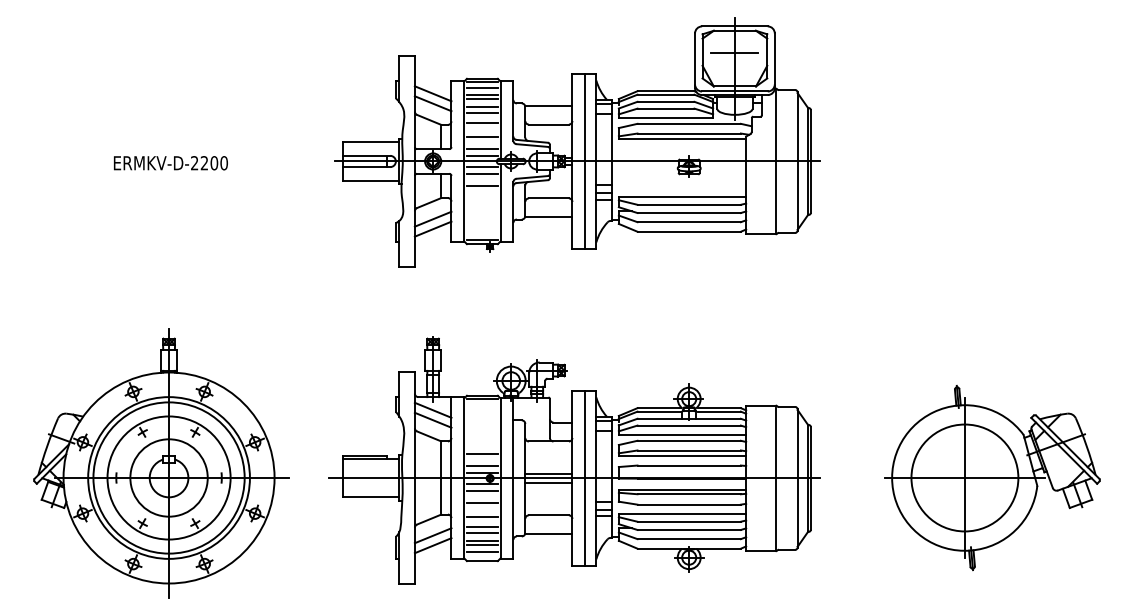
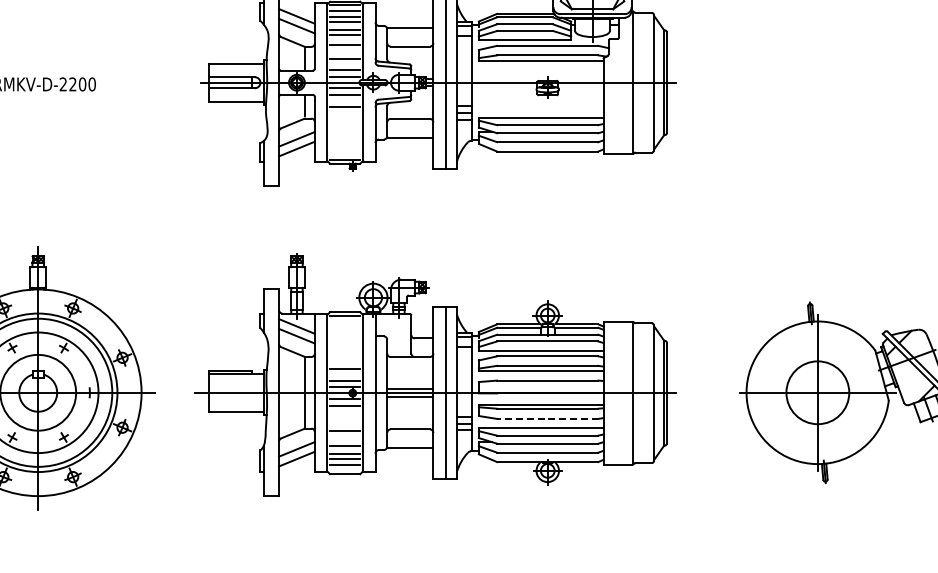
circle: (964, 477) -> (817, 392), size x0.6
line: (481, 502) -> (344, 416), removed
line: (689, 504) -> (548, 418), solid -> dashed
line: (481, 527) -> (344, 441), removed

